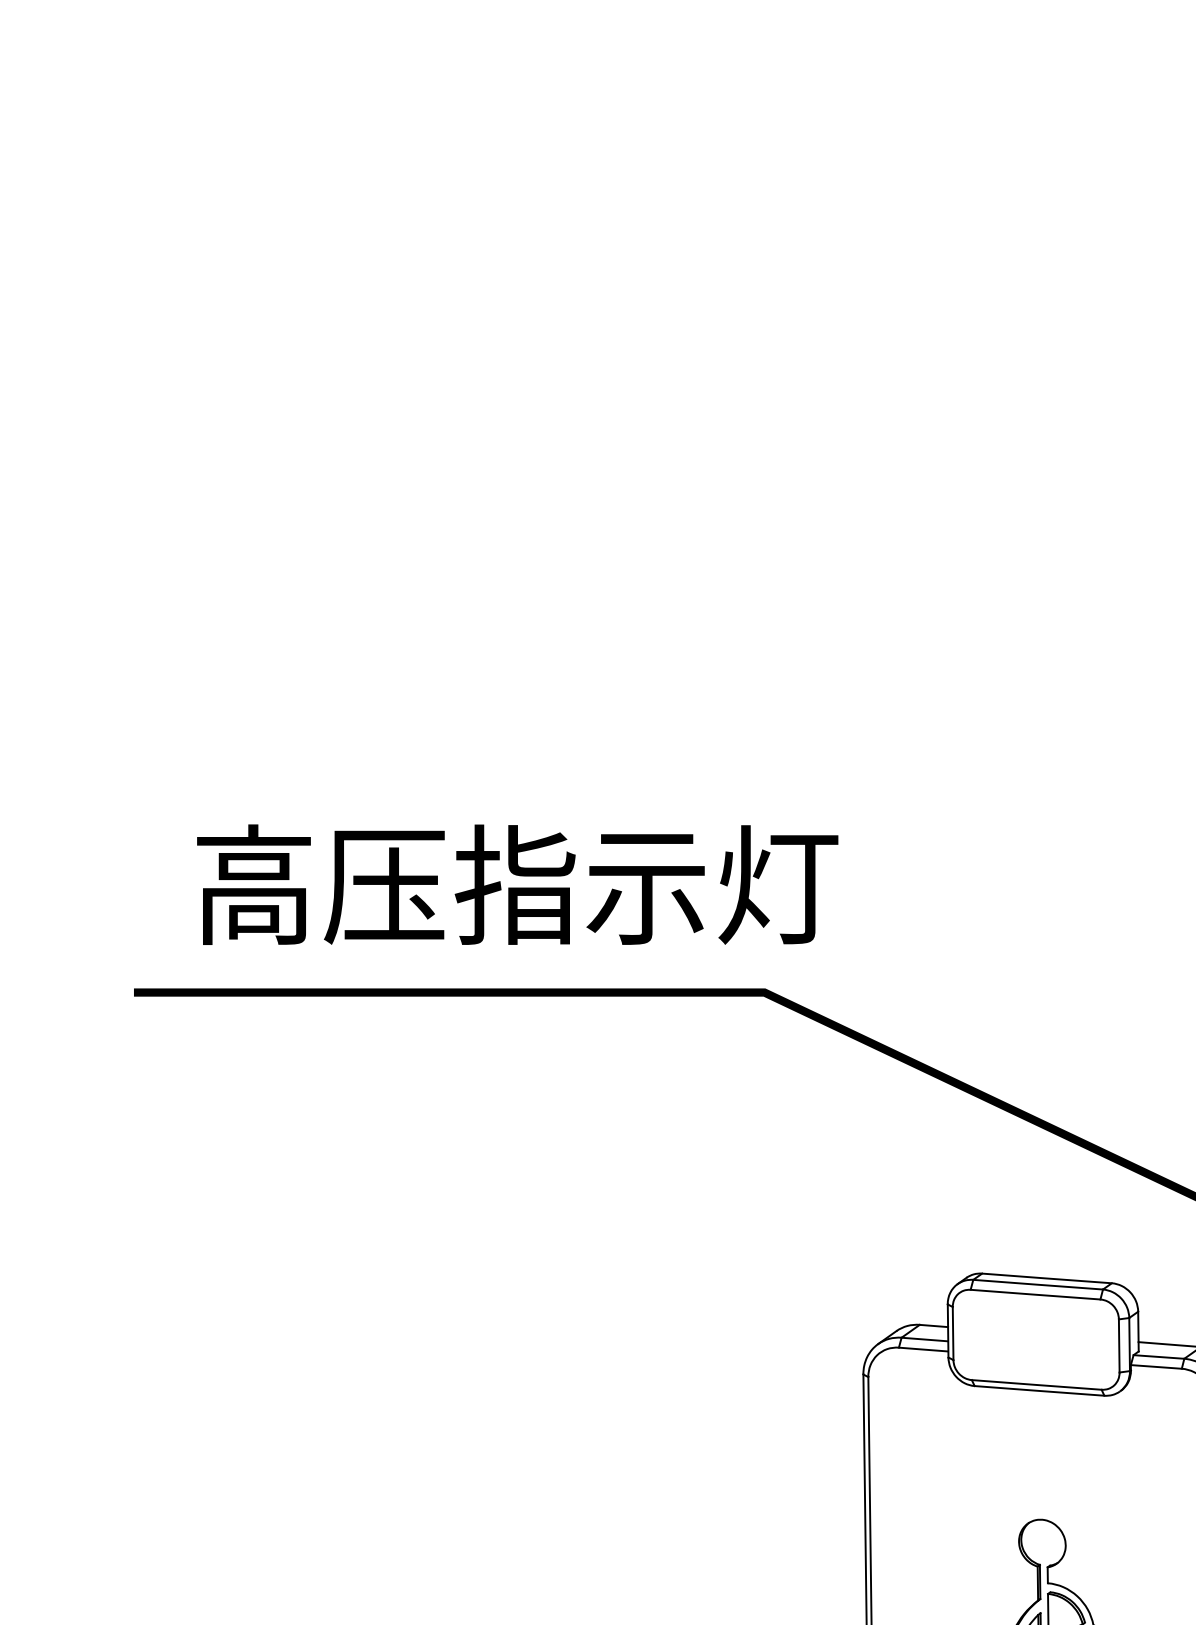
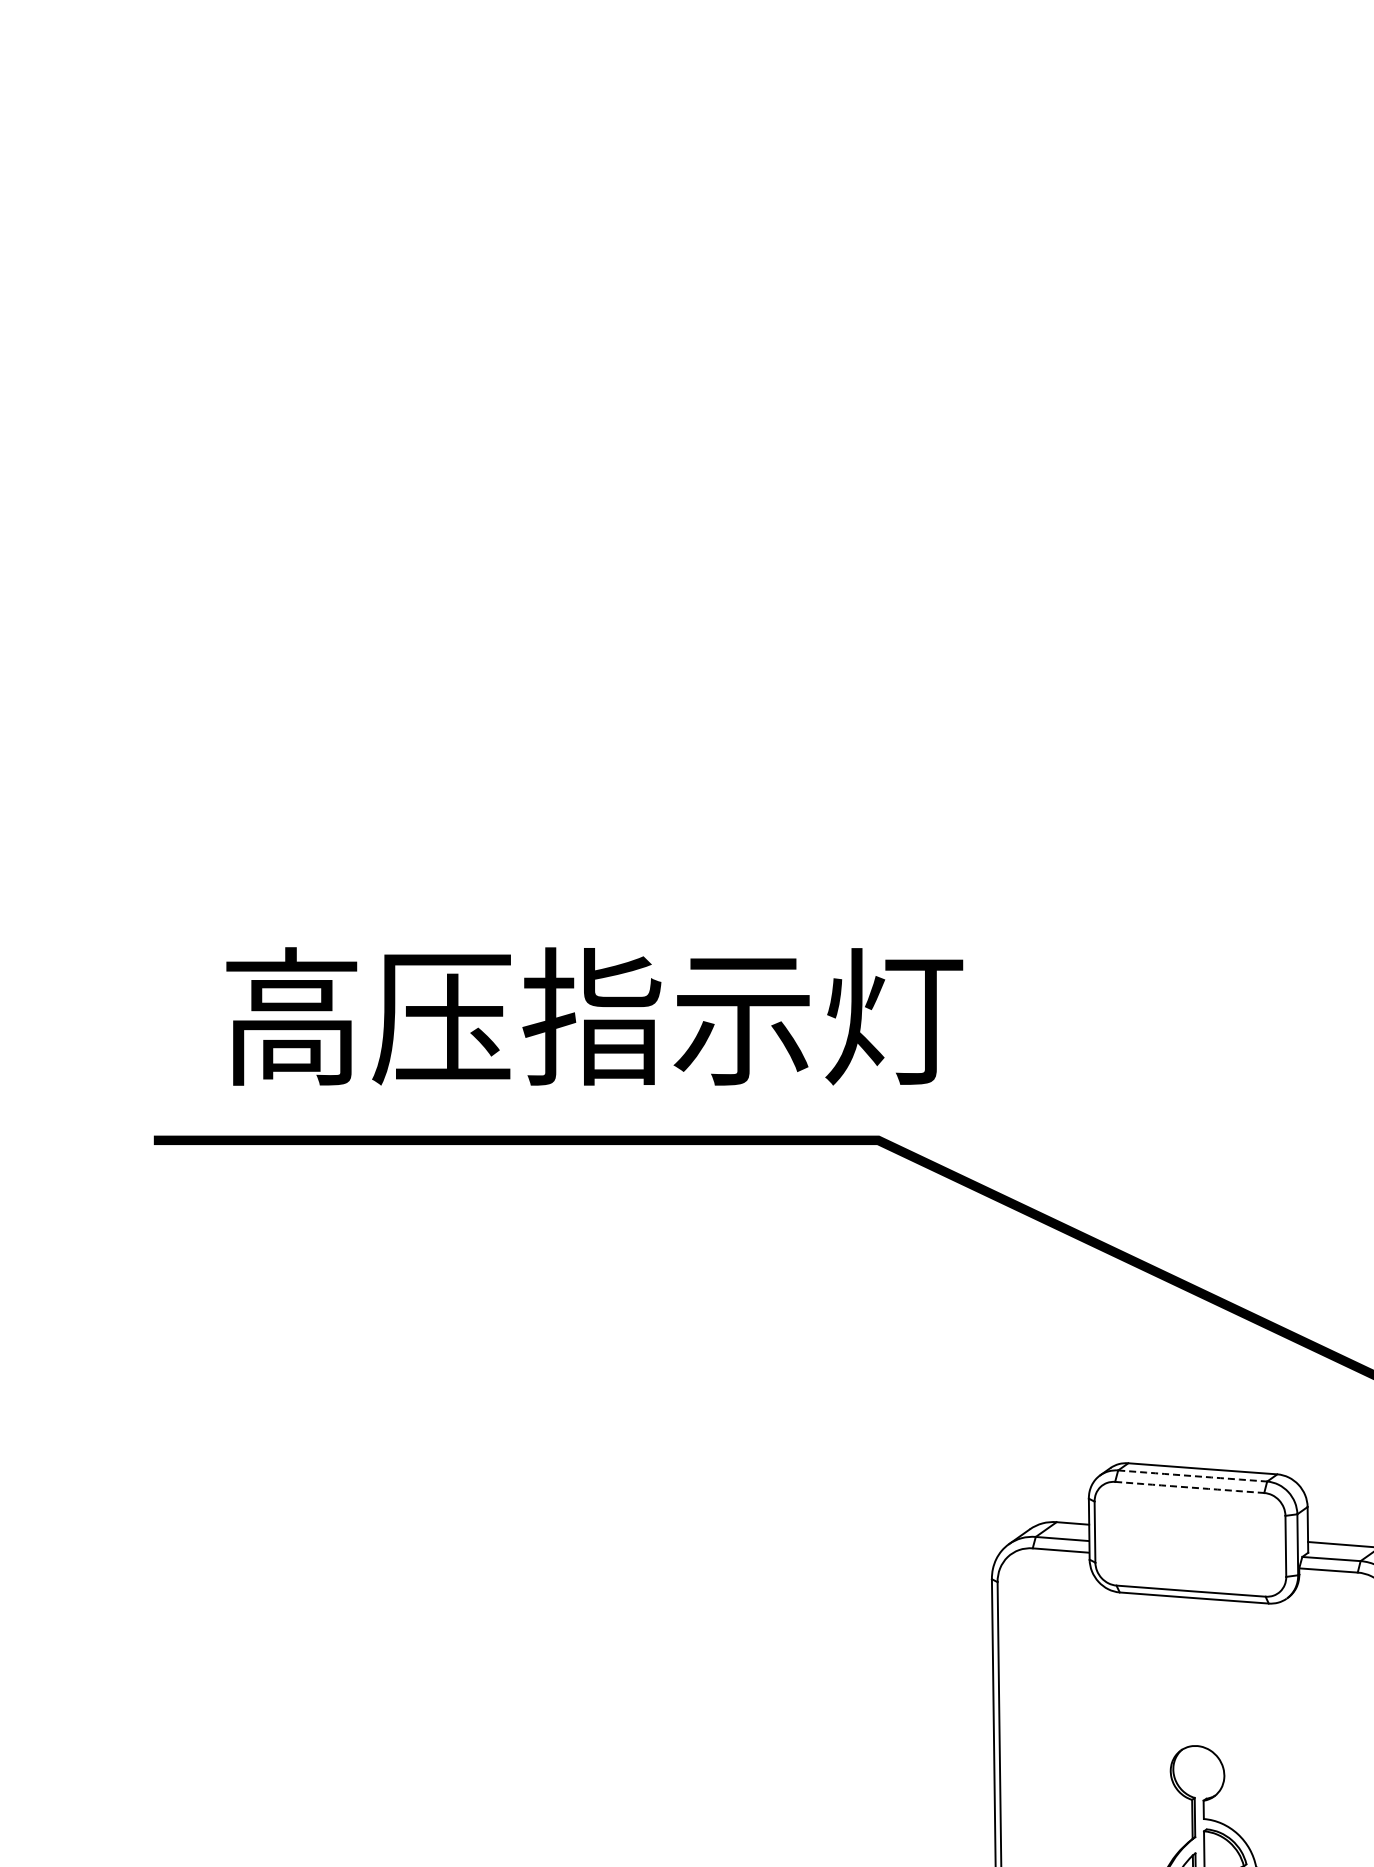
arc: (1037, 1285) -> (1192, 1476), solid -> dashed
arc: (1035, 1294) -> (1189, 1487), solid -> dashed

